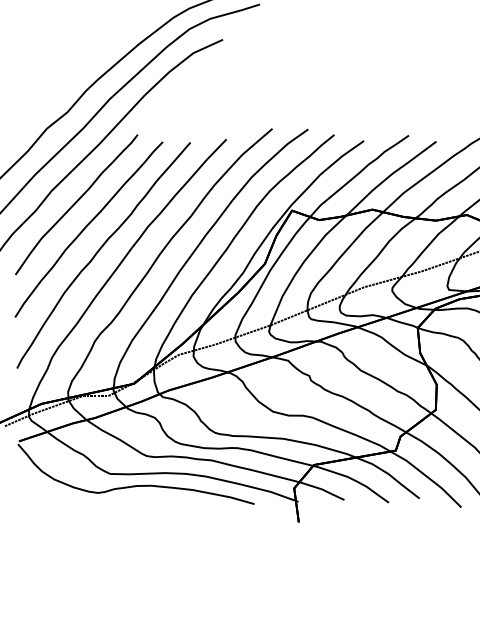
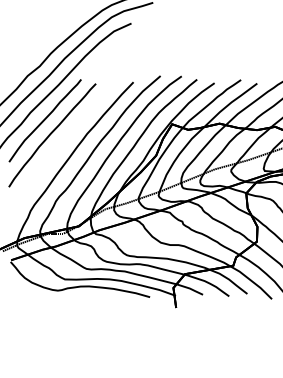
curve: (99, 253) -> (58, 149), removed

